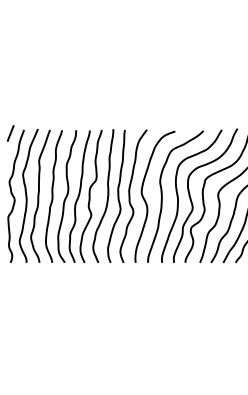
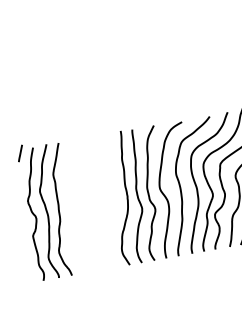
part: (73, 195) -> (93, 203), removed

